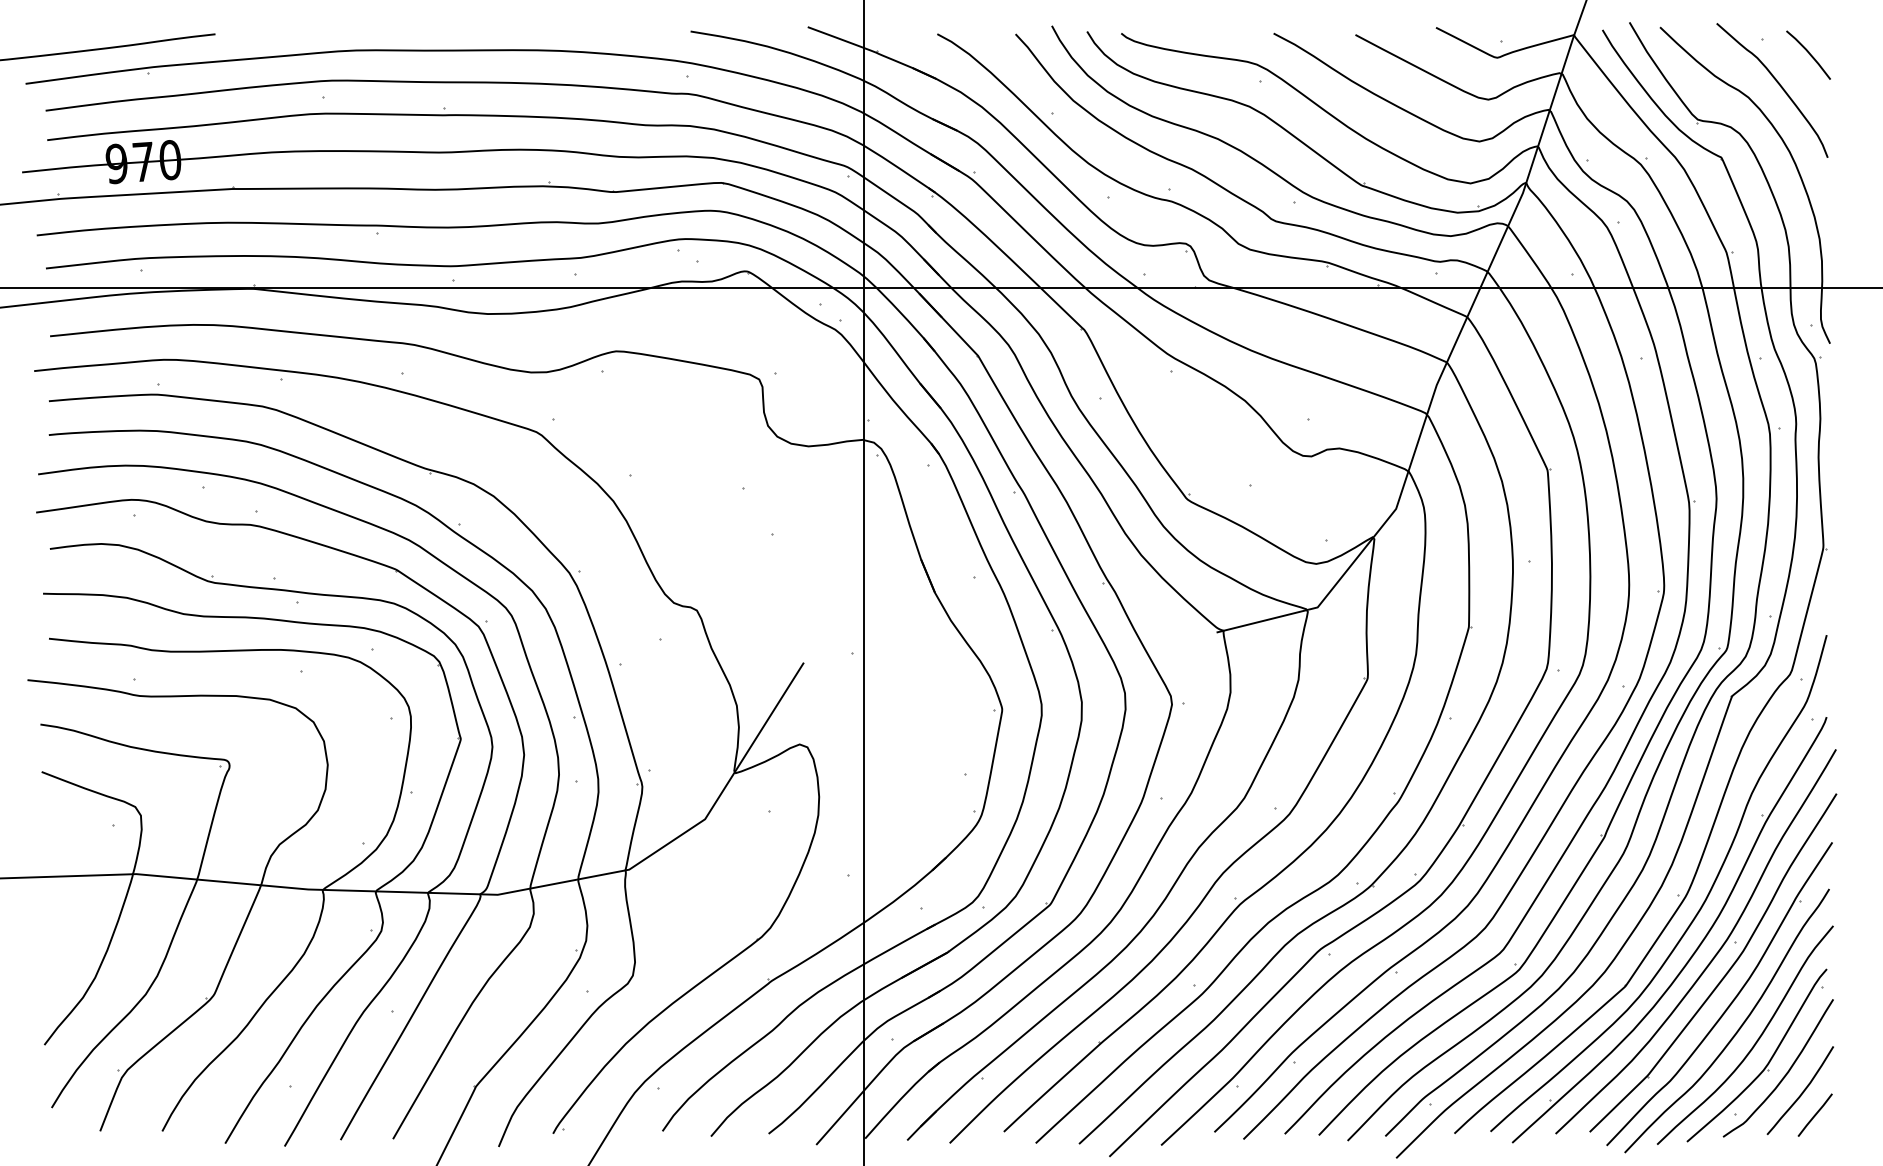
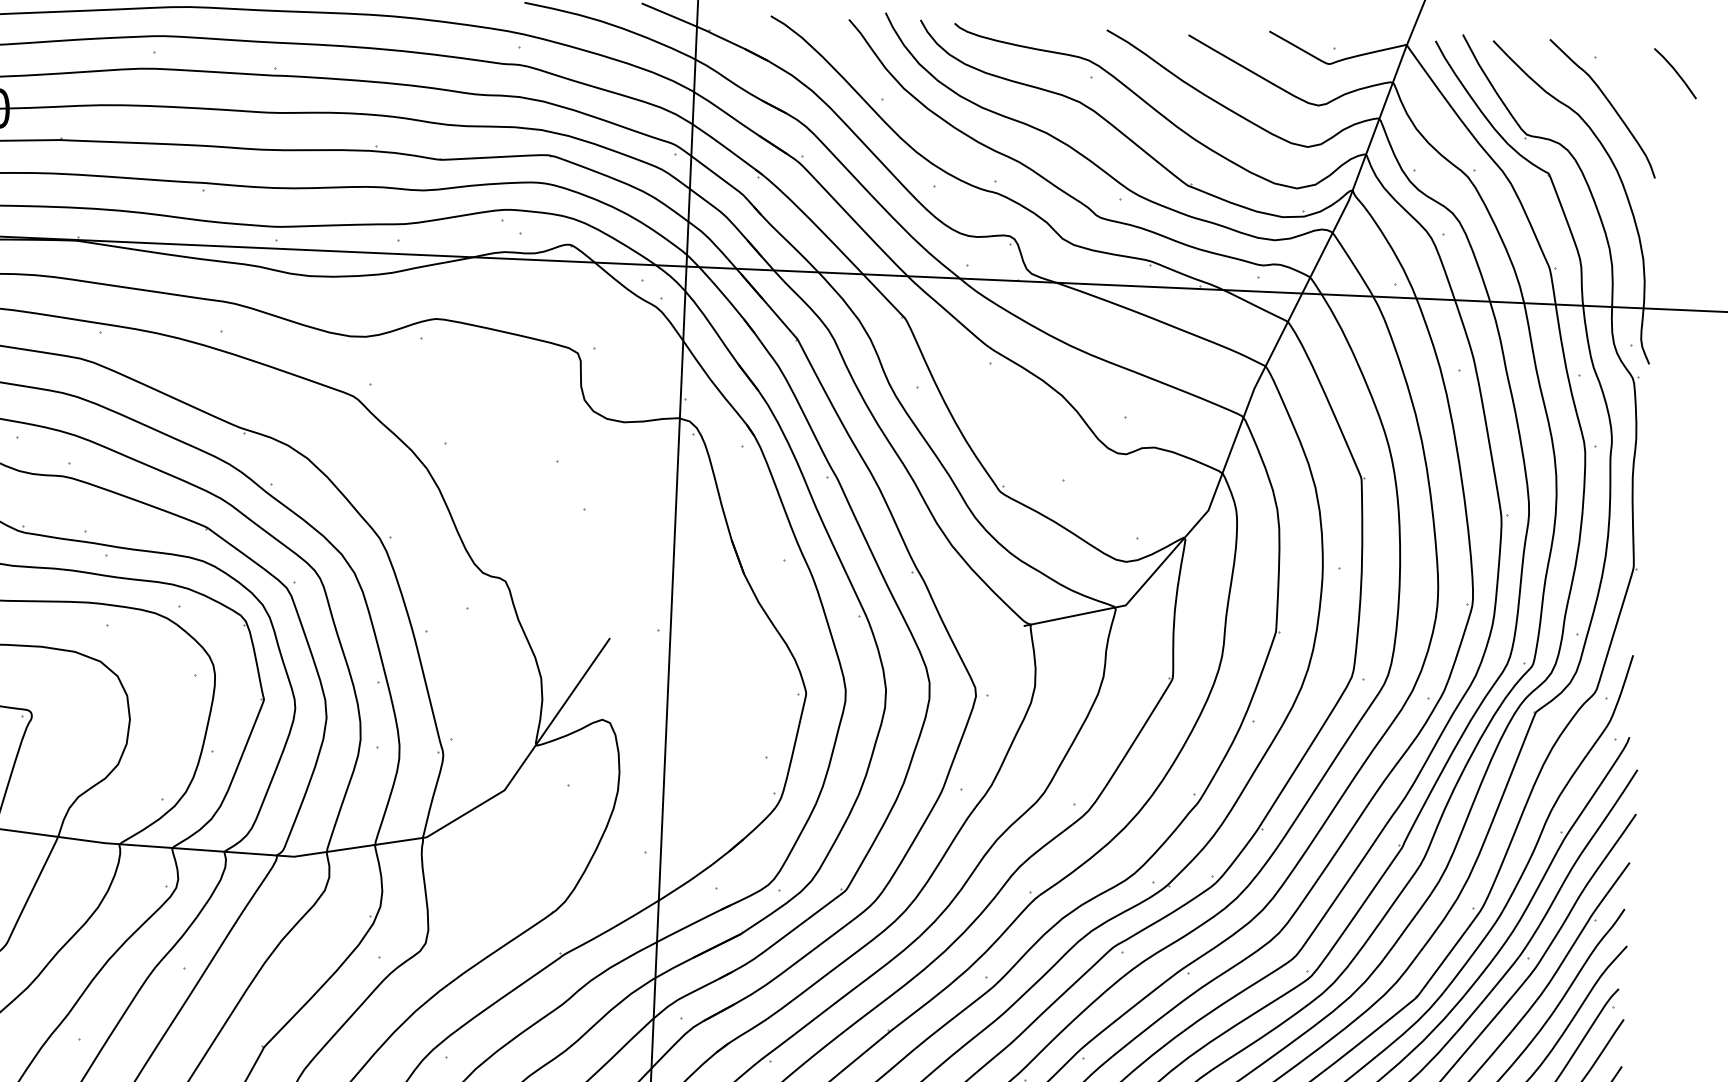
line: (1808, 53) -> (1675, 71), moved

